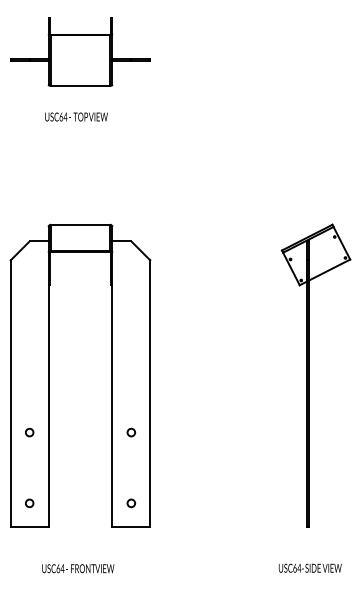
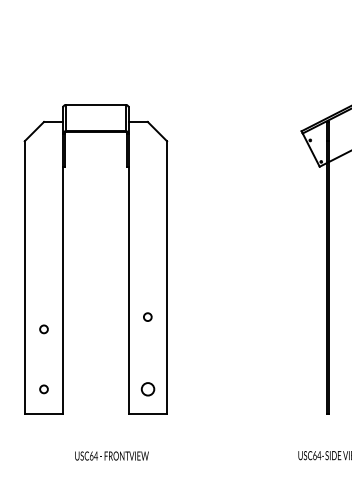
circle: (29, 432) -> (43, 329), moved
circle: (130, 503) -> (146, 389), size x1.6
text: (78, 568) -> (112, 455), moved

